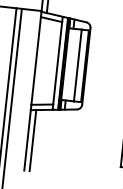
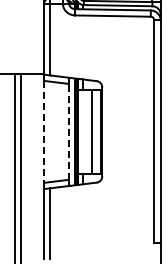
line: (35, 61) -> (43, 132), solid -> dashed
line: (57, 62) -> (68, 131), solid -> dashed

